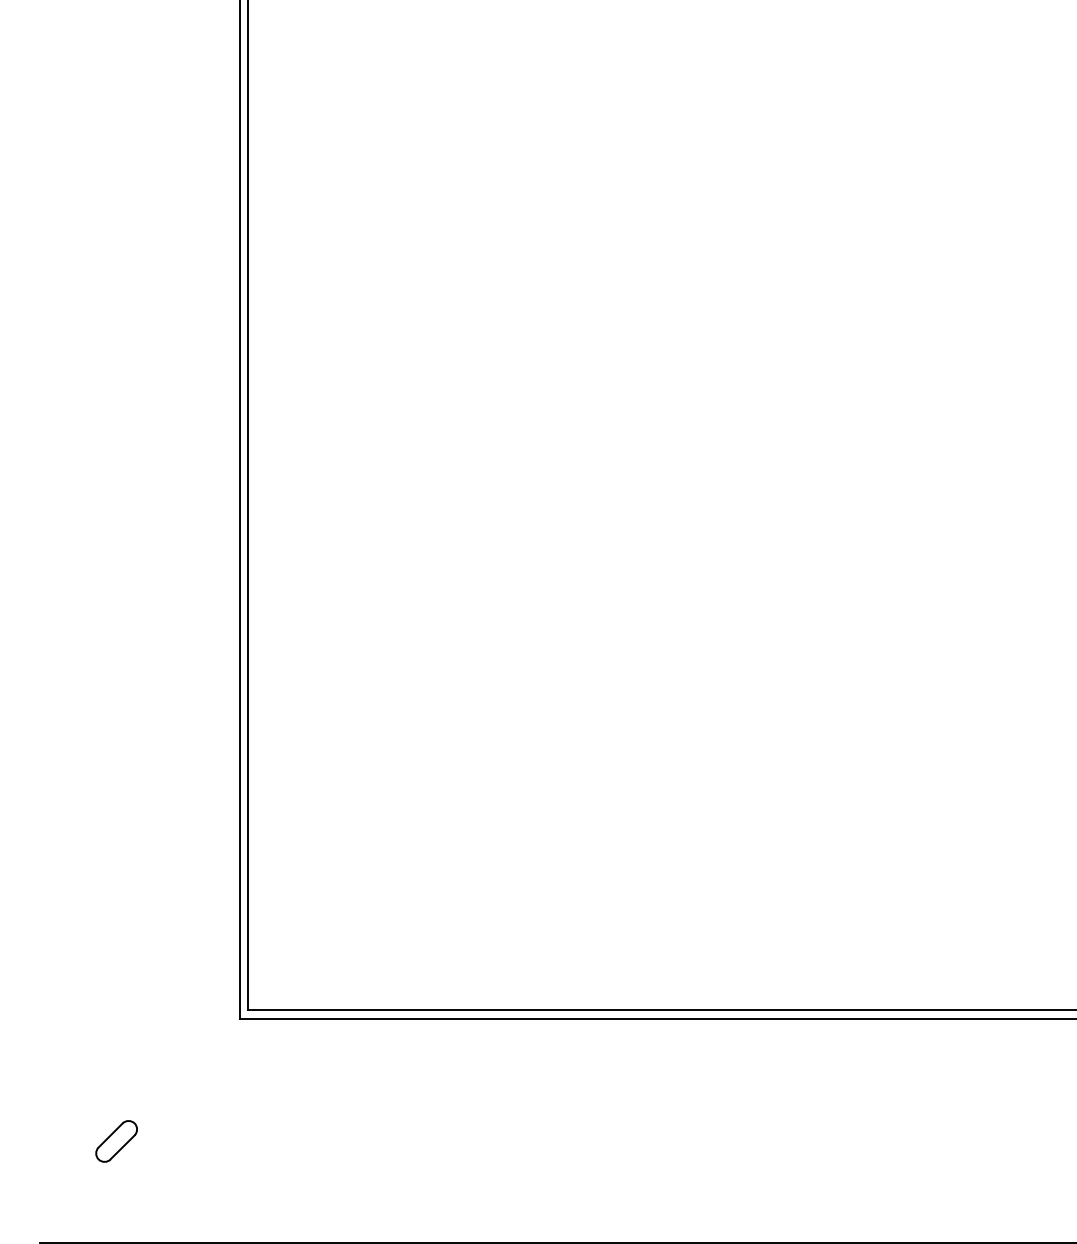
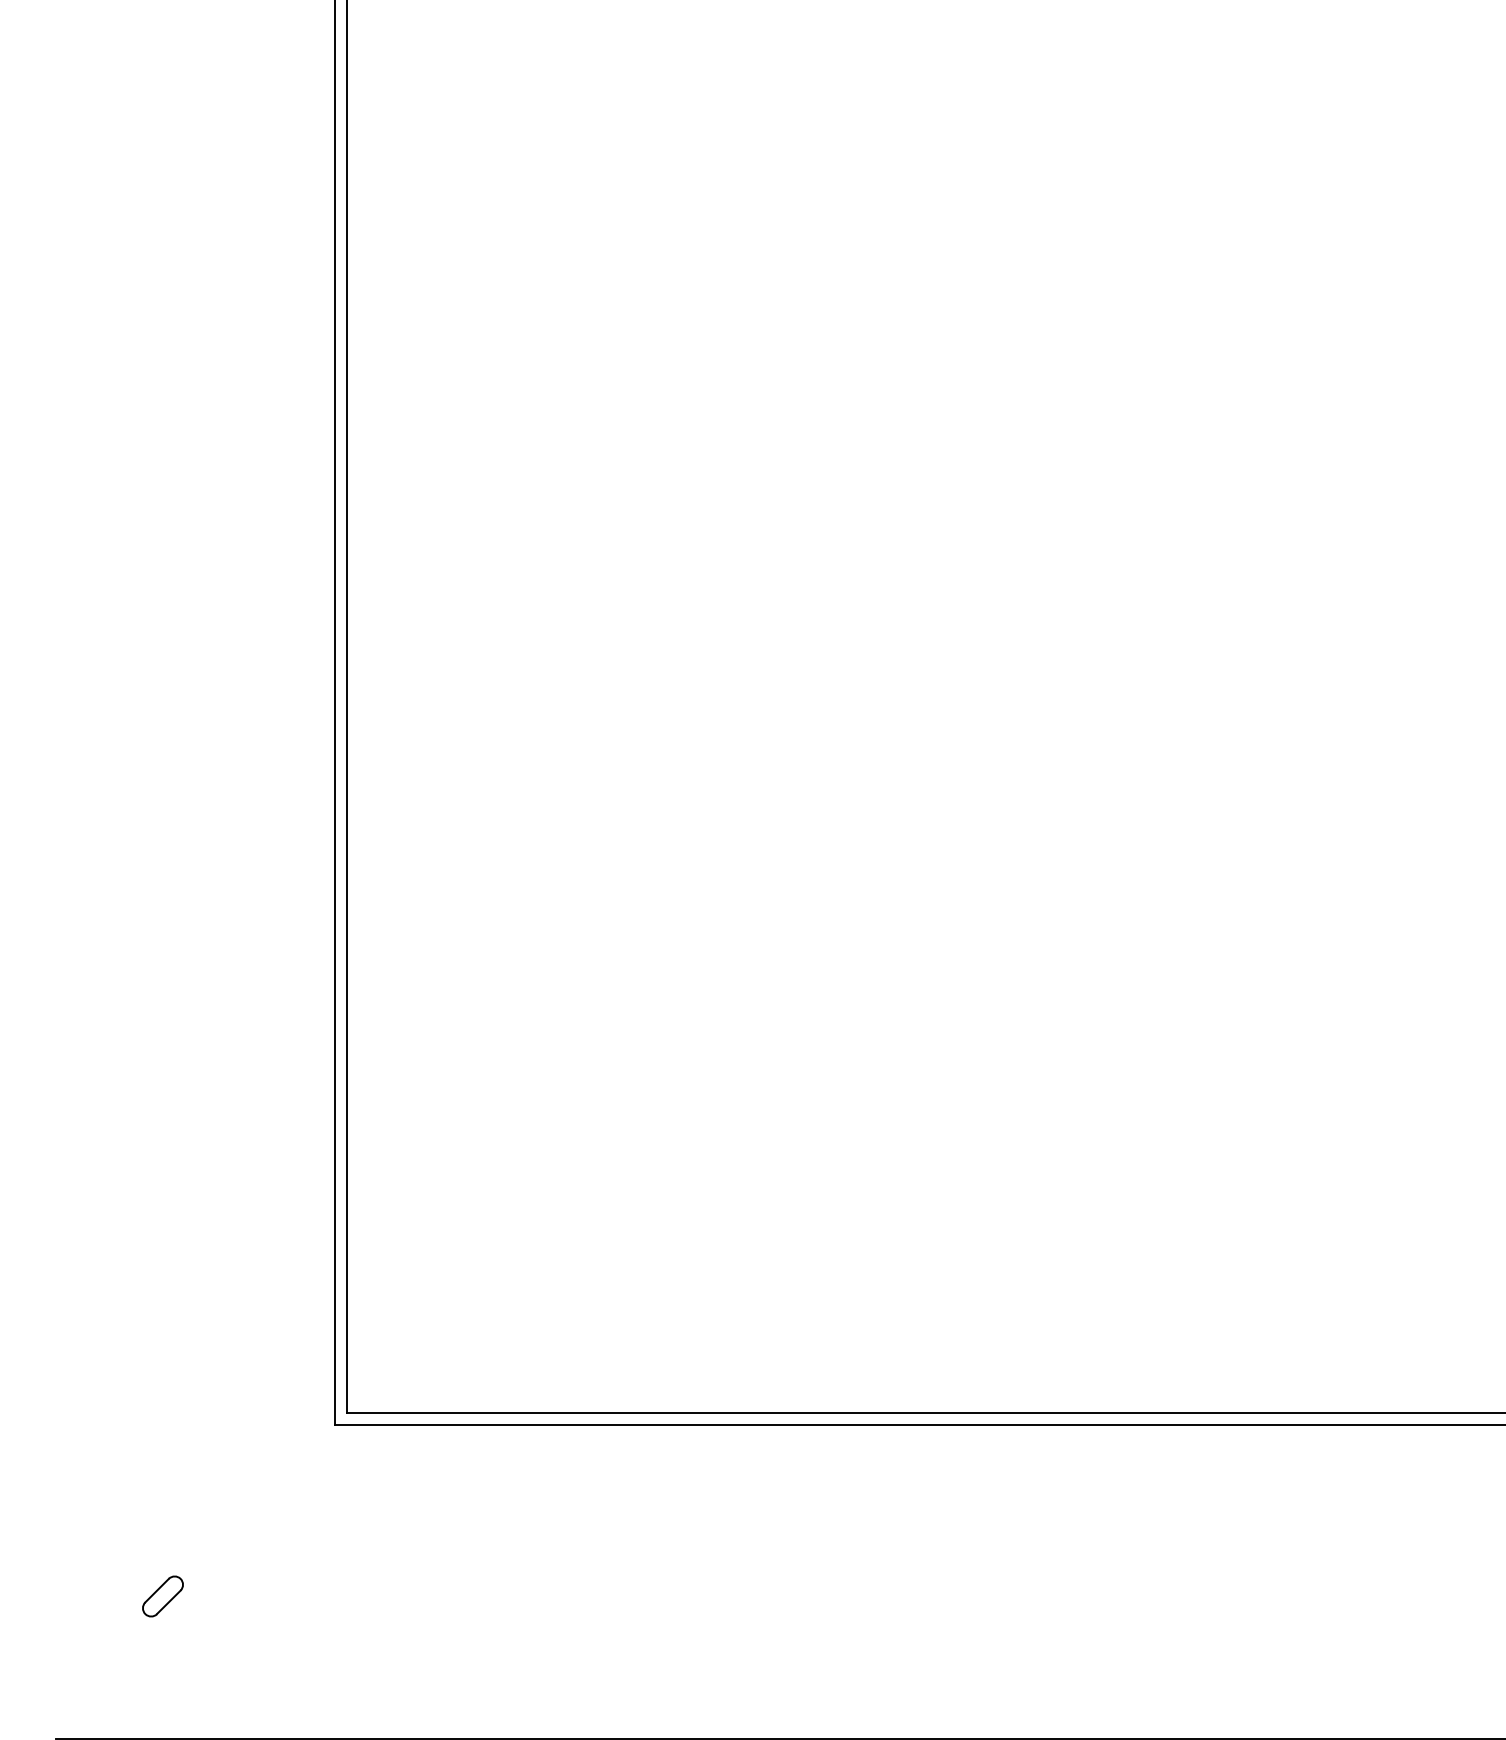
part: (116, 1141) -> (162, 1596), size x0.7

